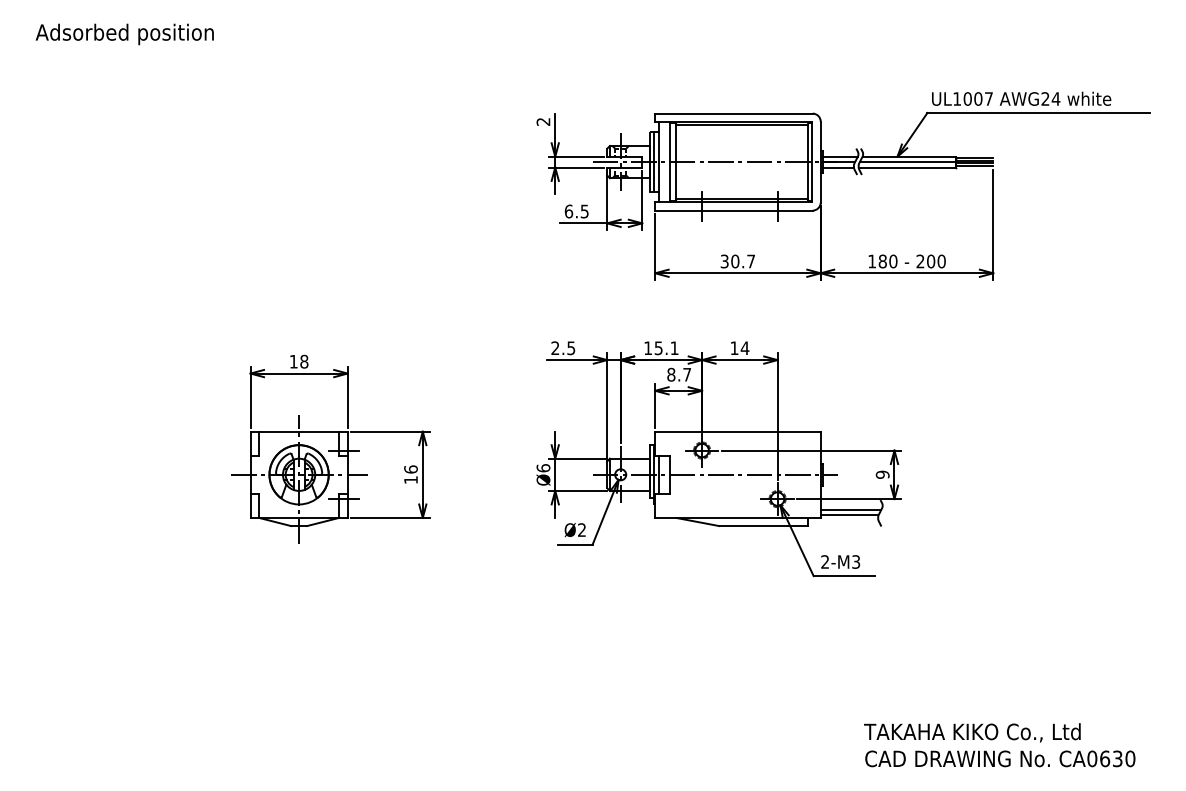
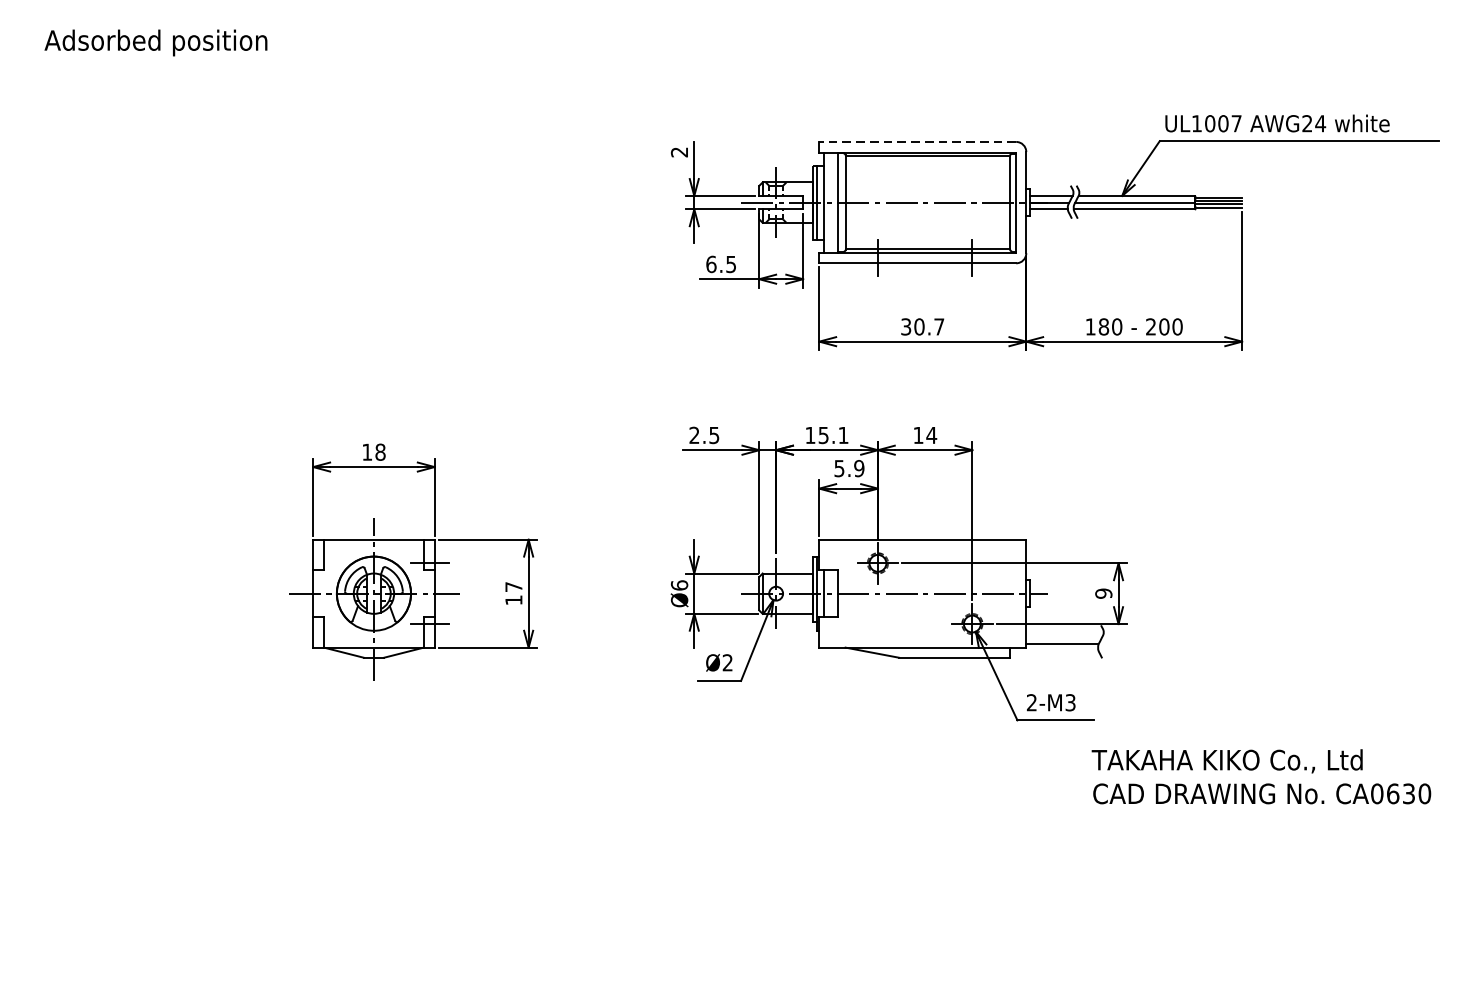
line: (733, 113) -> (917, 141), solid -> dashed
text: (679, 374) -> (849, 468), 8.7 -> 5.9
text: (410, 469) -> (513, 587), 16 -> 17
line: (850, 509) -> (1063, 637), removed
text: (999, 745) -> (1261, 777), moved

